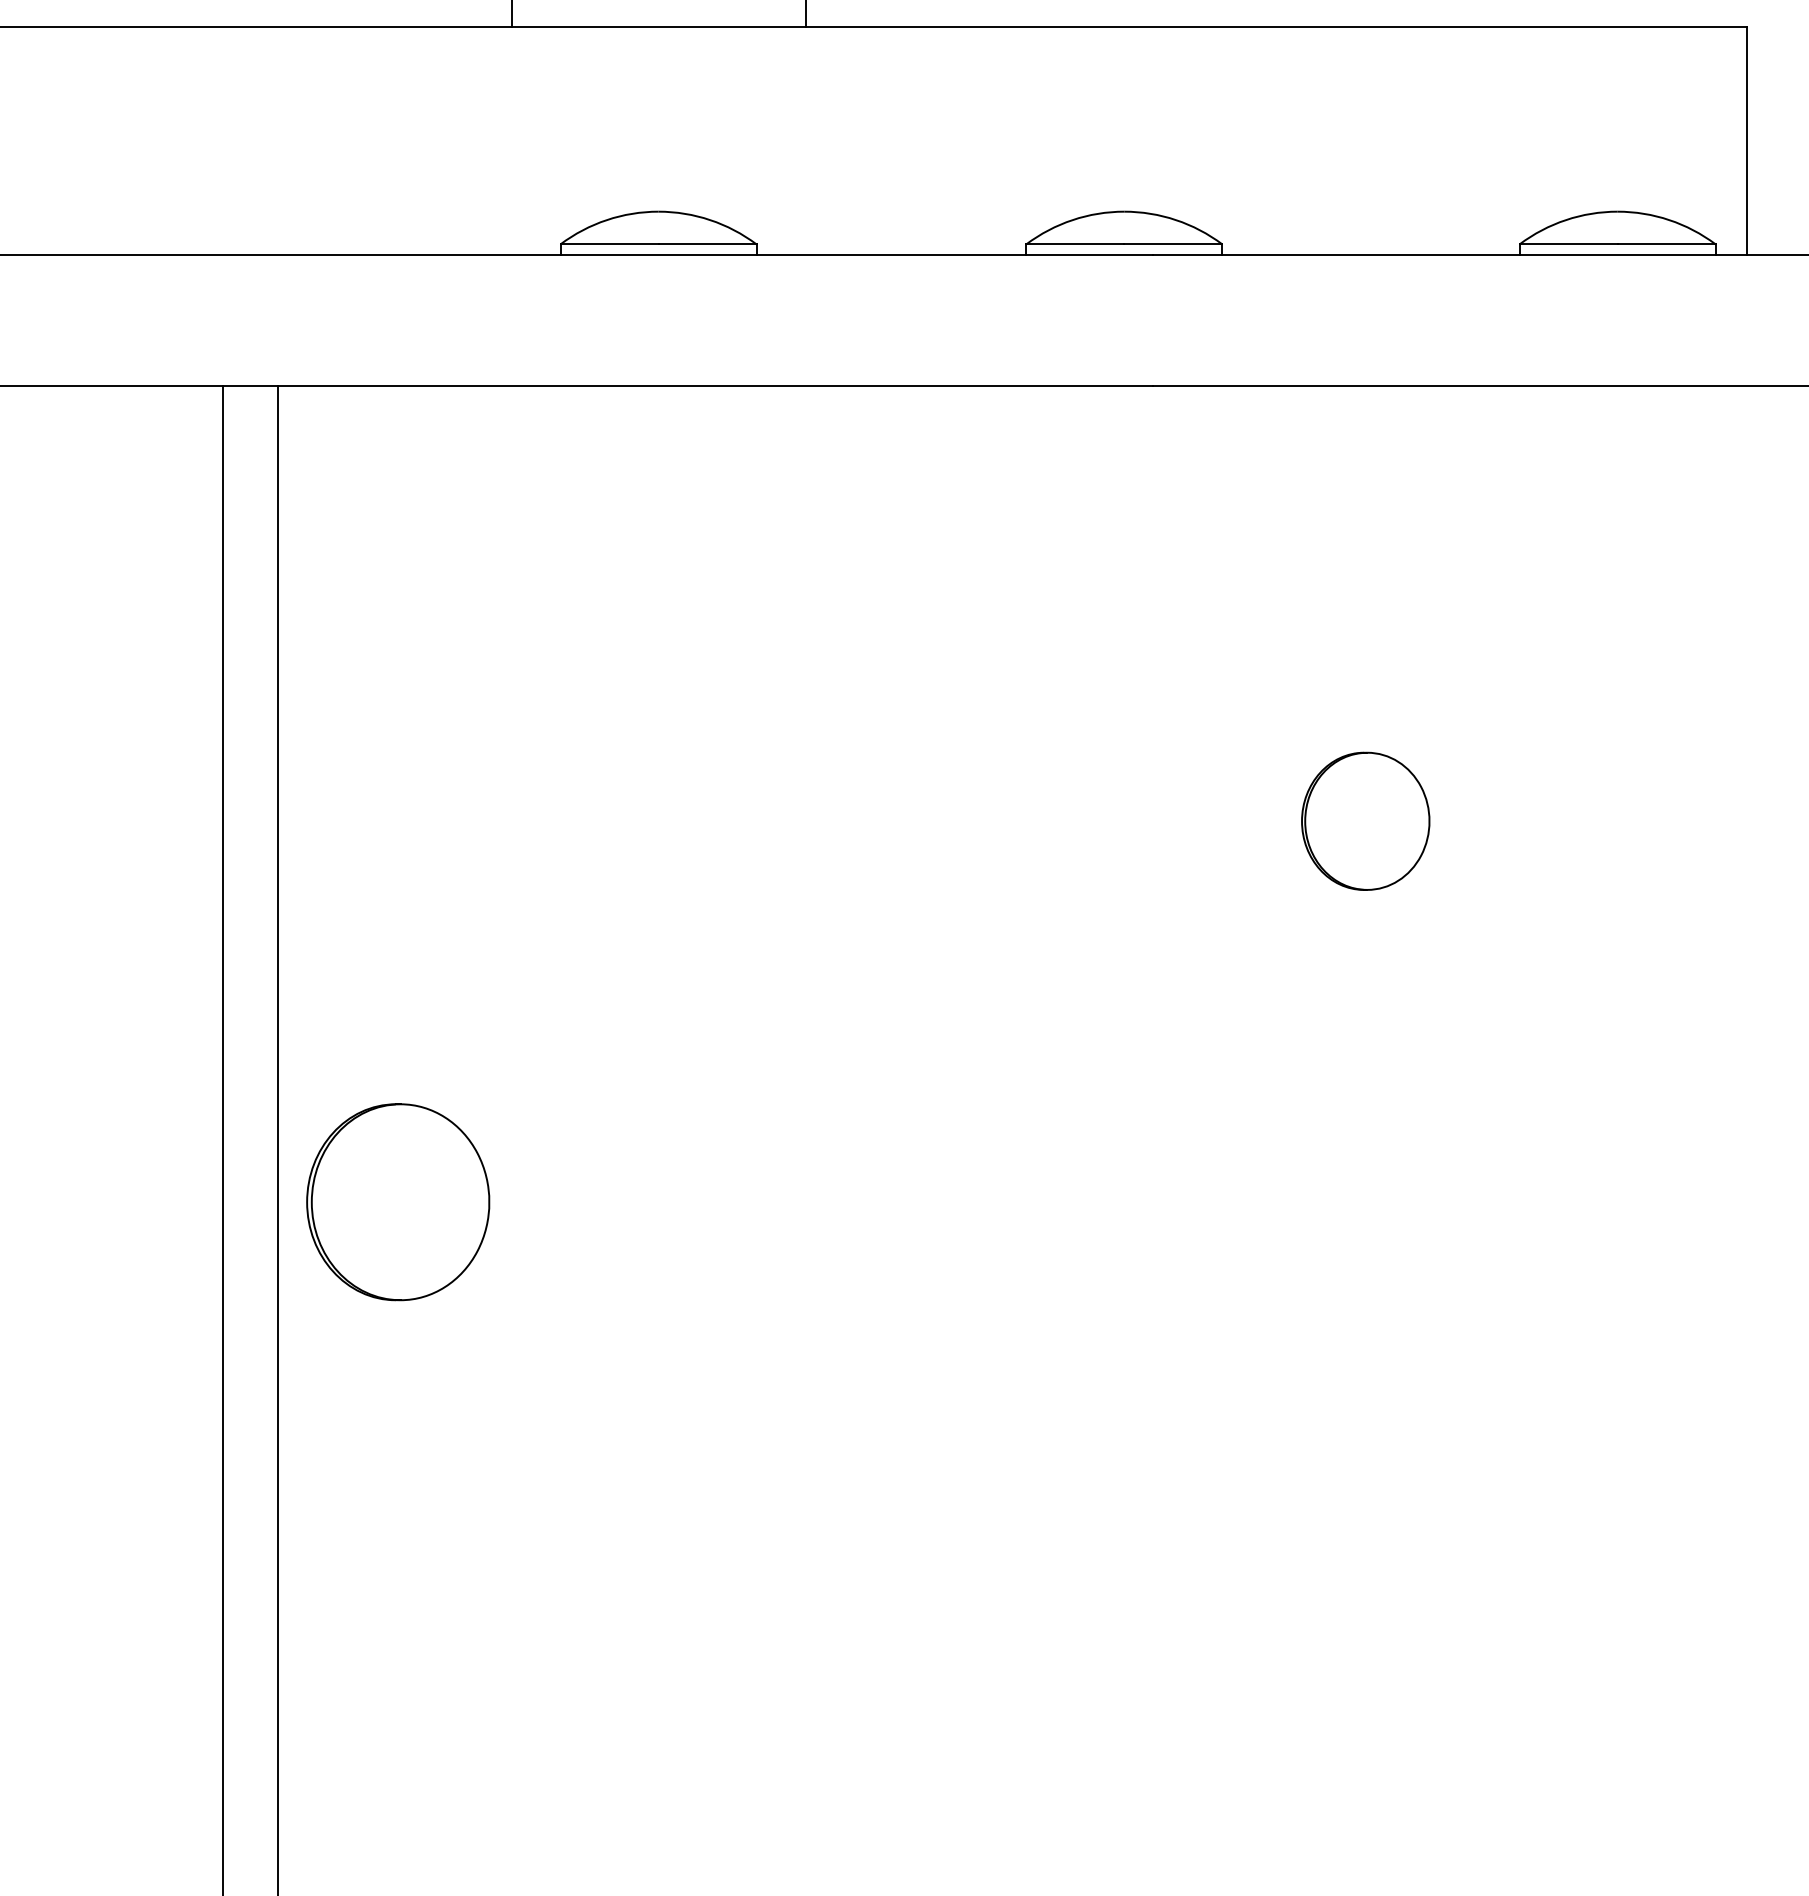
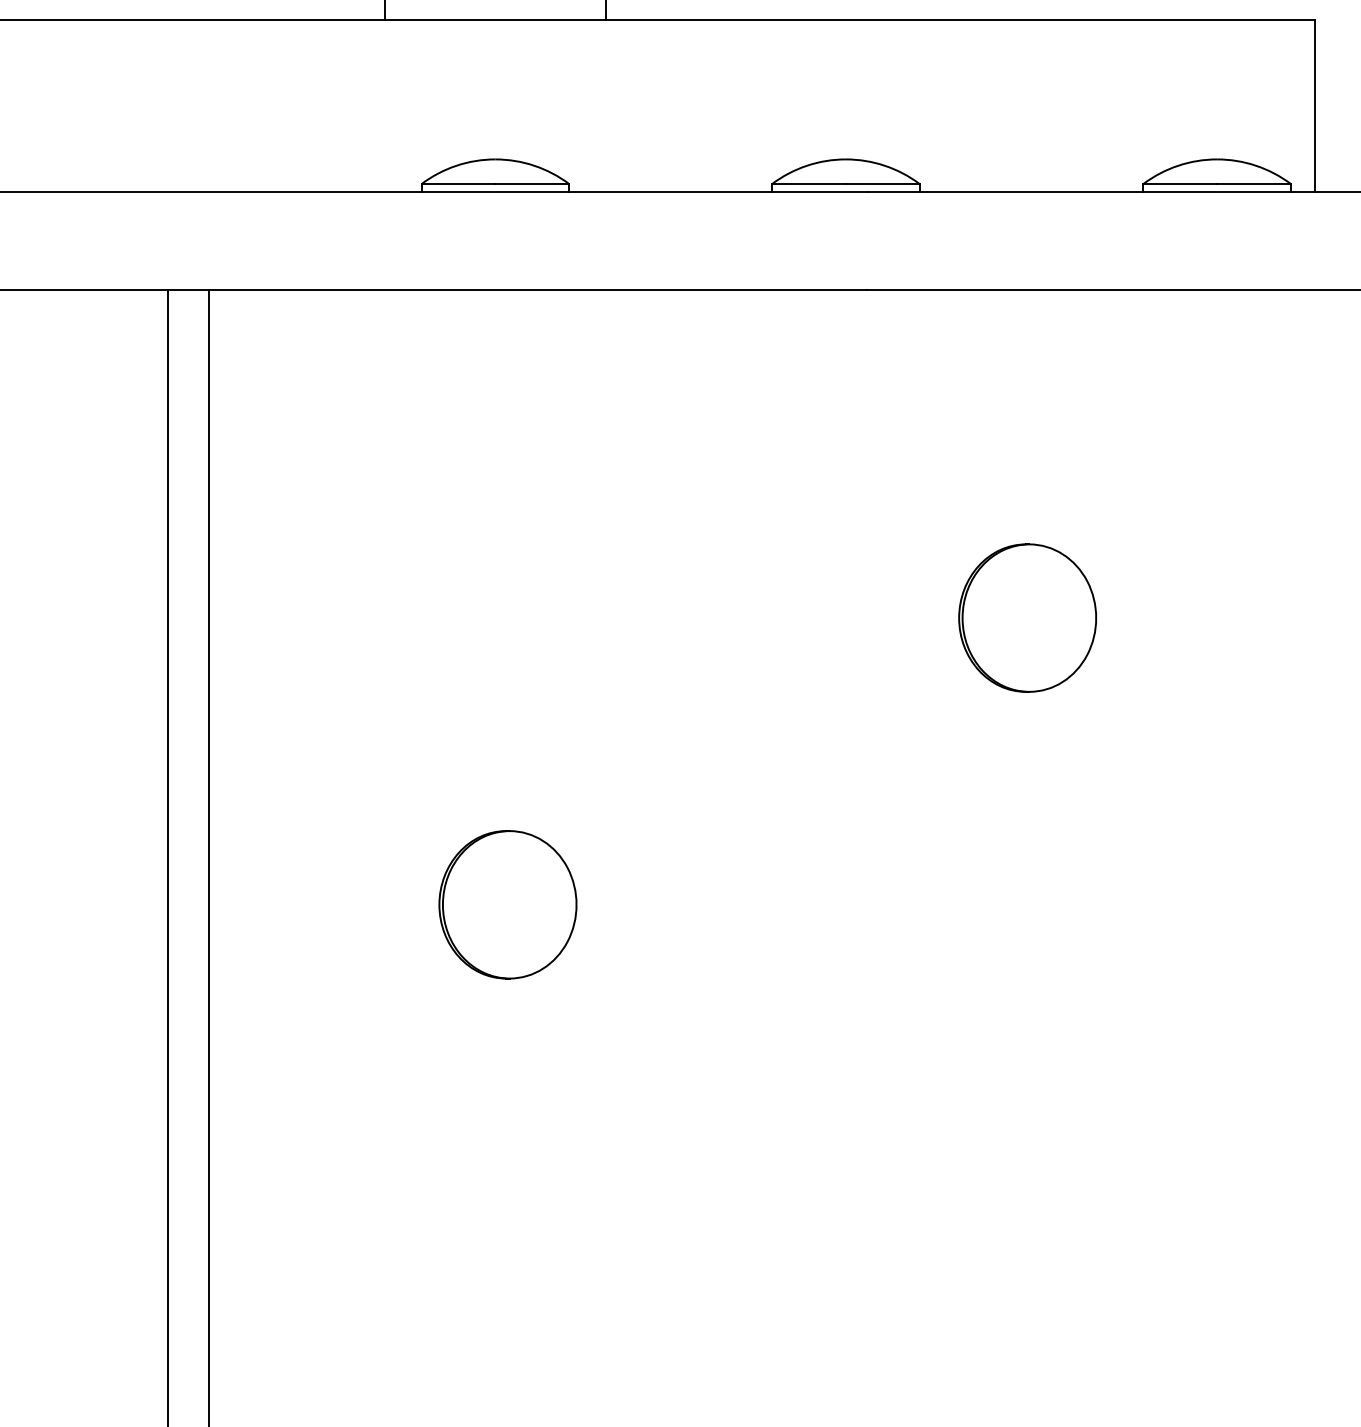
part: (1365, 821) -> (1027, 618), size x1.43
part: (398, 1202) -> (508, 905), moved

